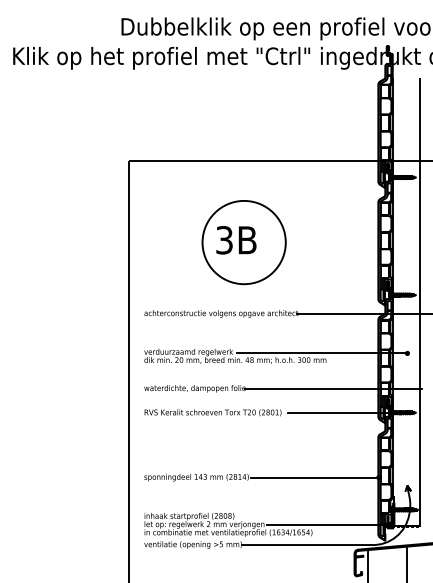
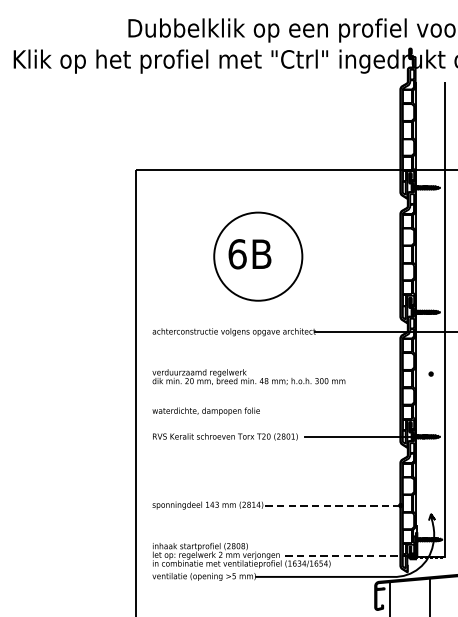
text: (224, 240) -> (237, 254), 3B -> 6B
line: (321, 353) -> (340, 374), removed
line: (333, 388) -> (352, 411), removed
line: (314, 477) -> (332, 505), solid -> dashed
line: (326, 525) -> (345, 556), solid -> dashed

